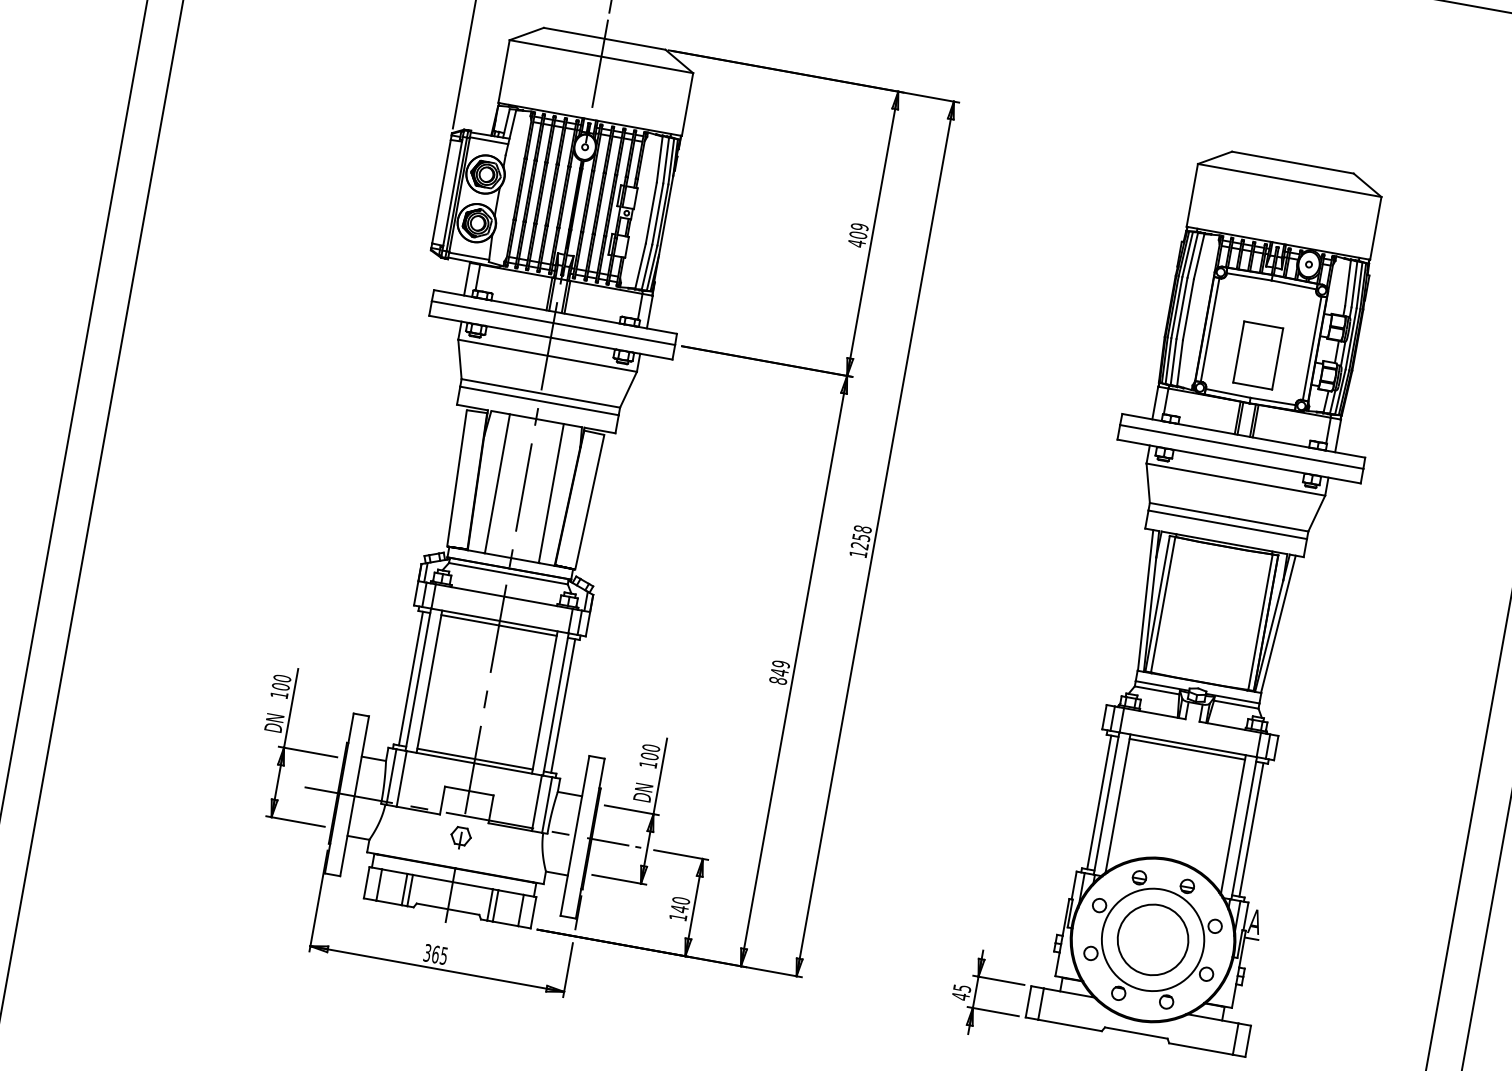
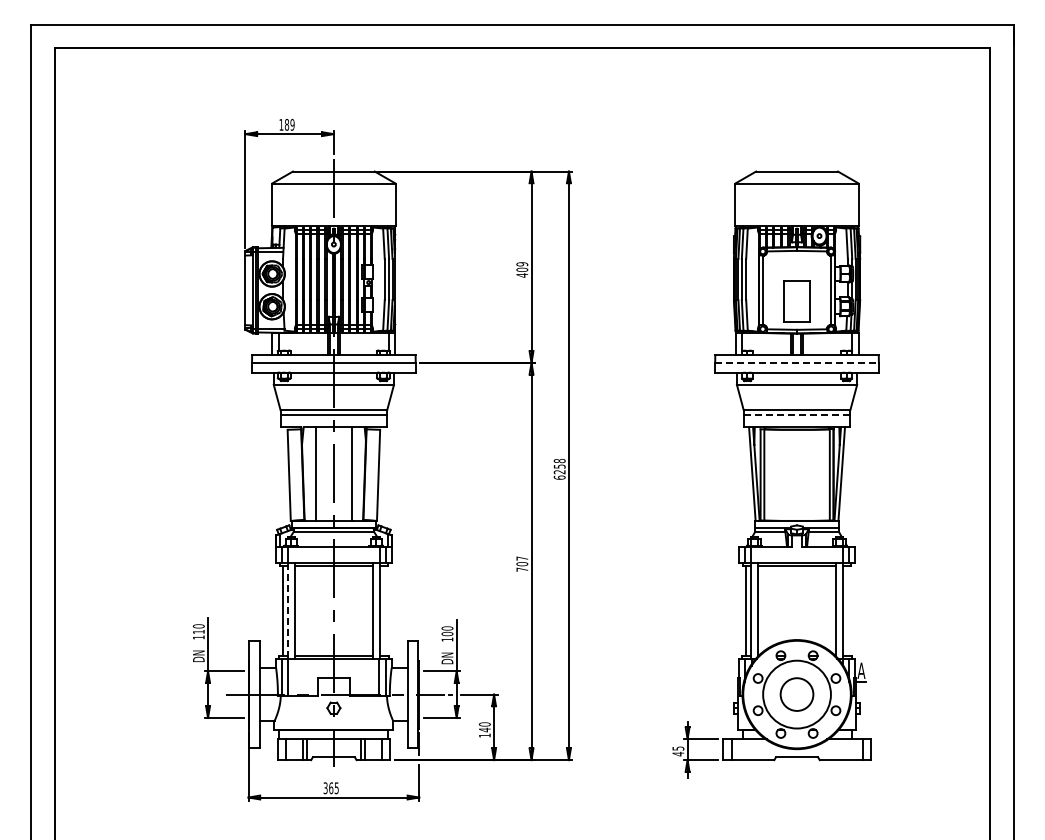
line: (1242, 446) -> (797, 362), solid -> dashed
line: (1226, 524) -> (796, 415), solid -> dashed
text: (858, 553) -> (559, 477), 1258 -> 6258
text: (780, 671) -> (522, 563), 849 -> 707
line: (418, 680) -> (287, 611), solid -> dashed
text: (280, 686) -> (198, 631), 100 -> 110
line: (563, 706) -> (385, 611), removed
line: (1251, 830) -> (848, 611), removed
circle: (1152, 939) -> (796, 694), size x0.7

